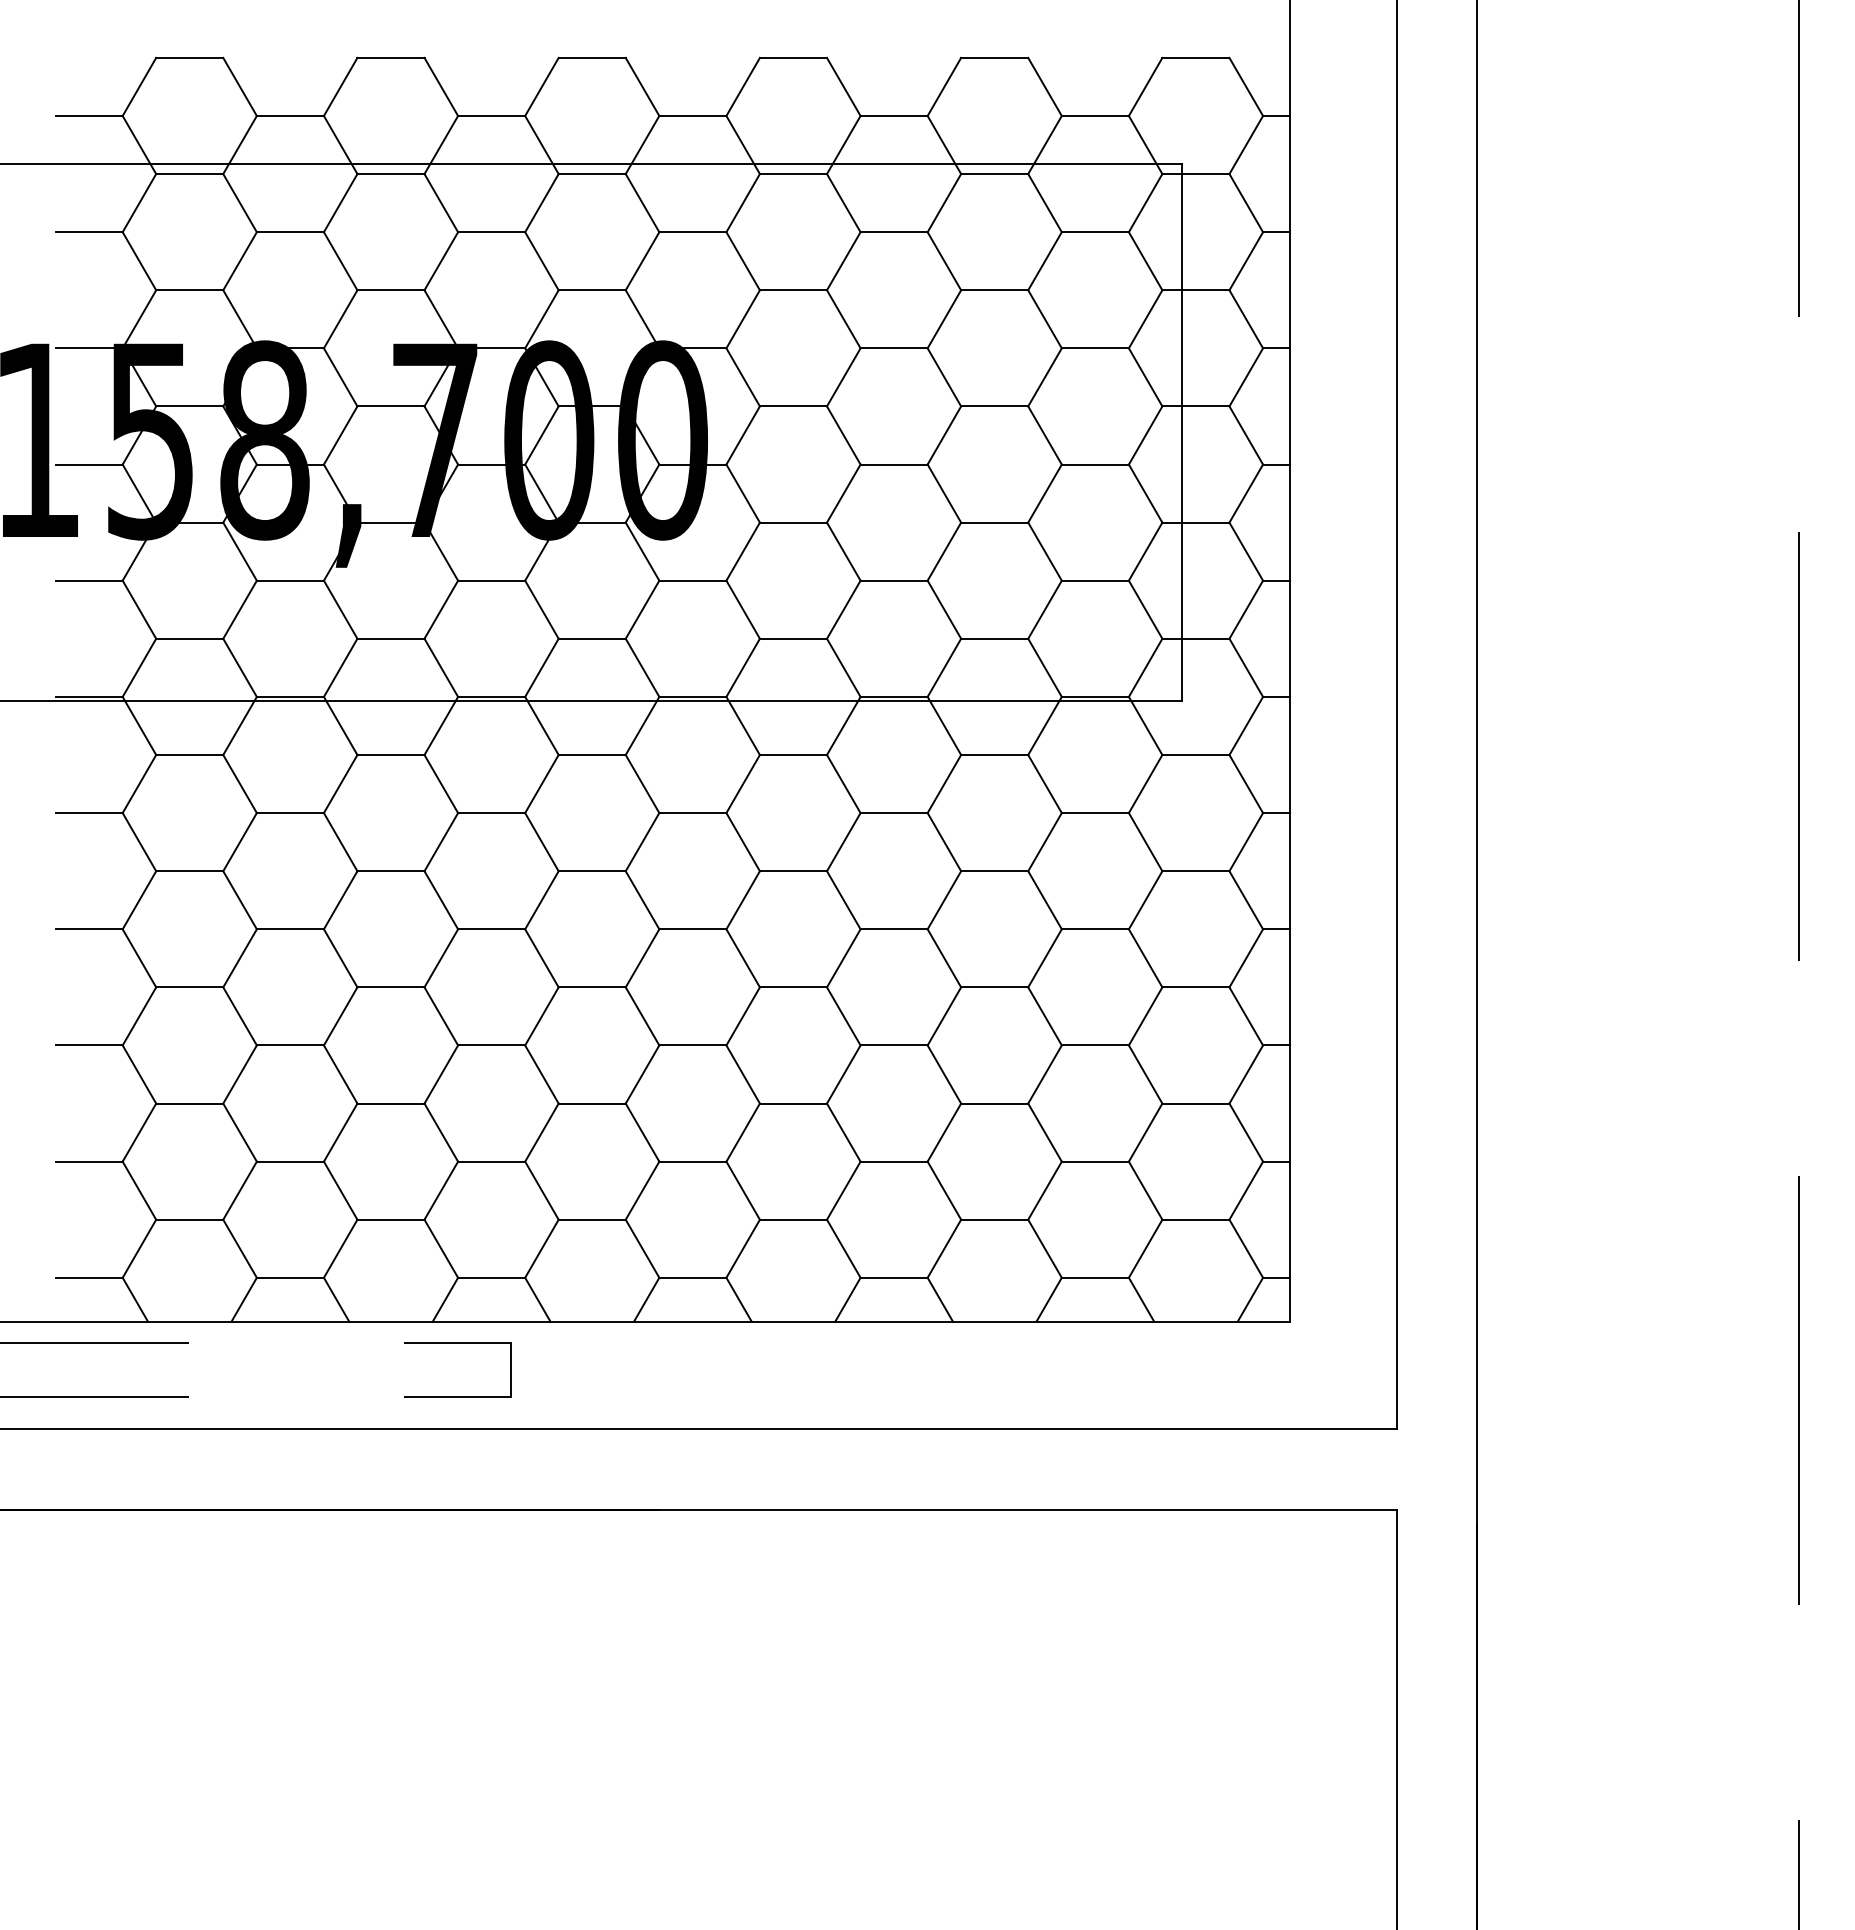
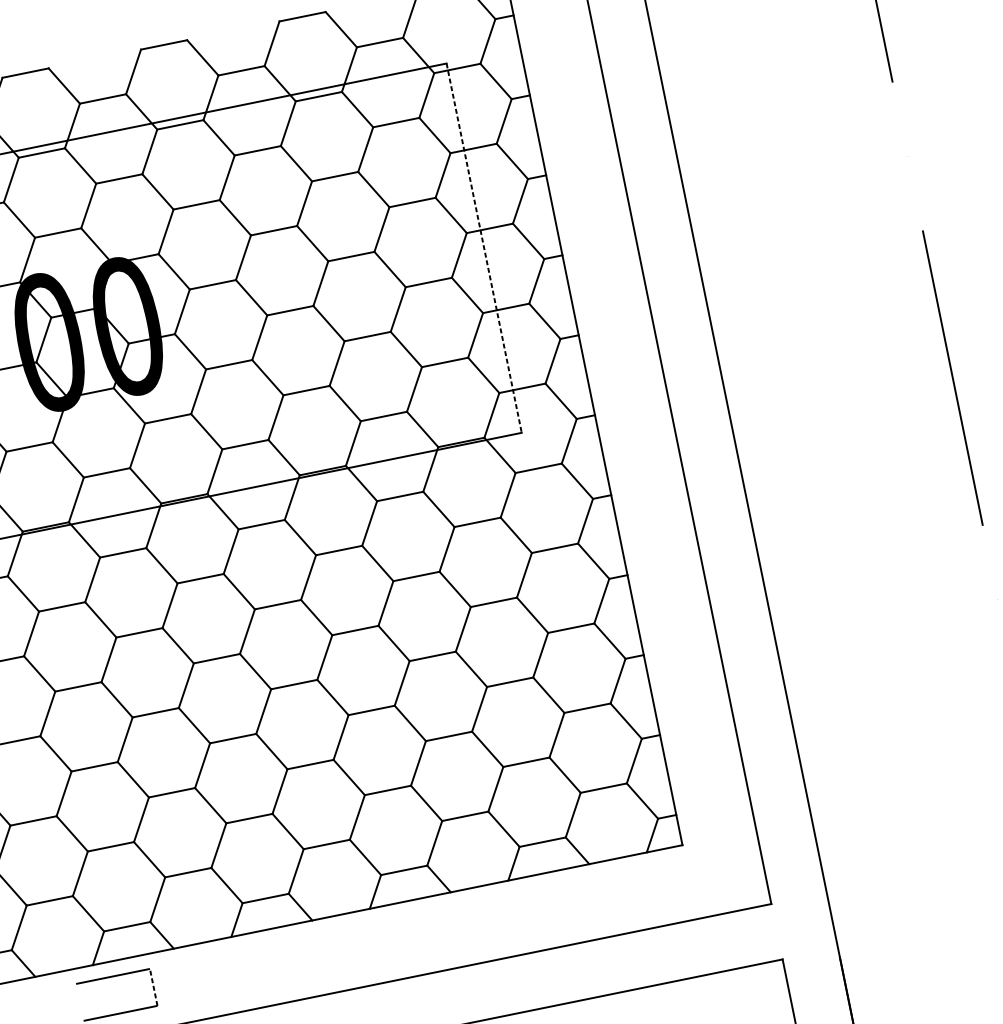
line: (1182, 432) -> (484, 248), solid -> dashed
line: (511, 1369) -> (153, 987), solid -> dashed

